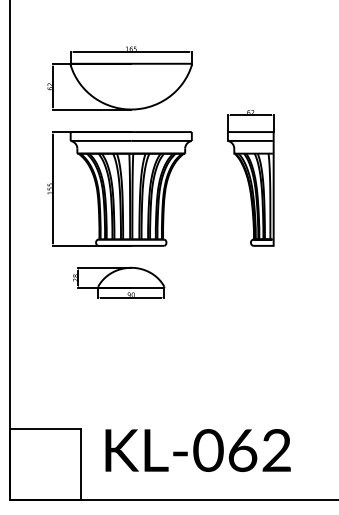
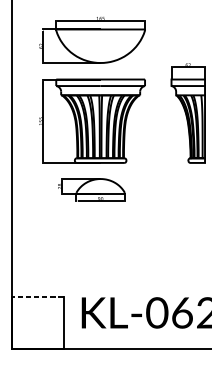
line: (44, 429) -> (37, 297), solid -> dashed

